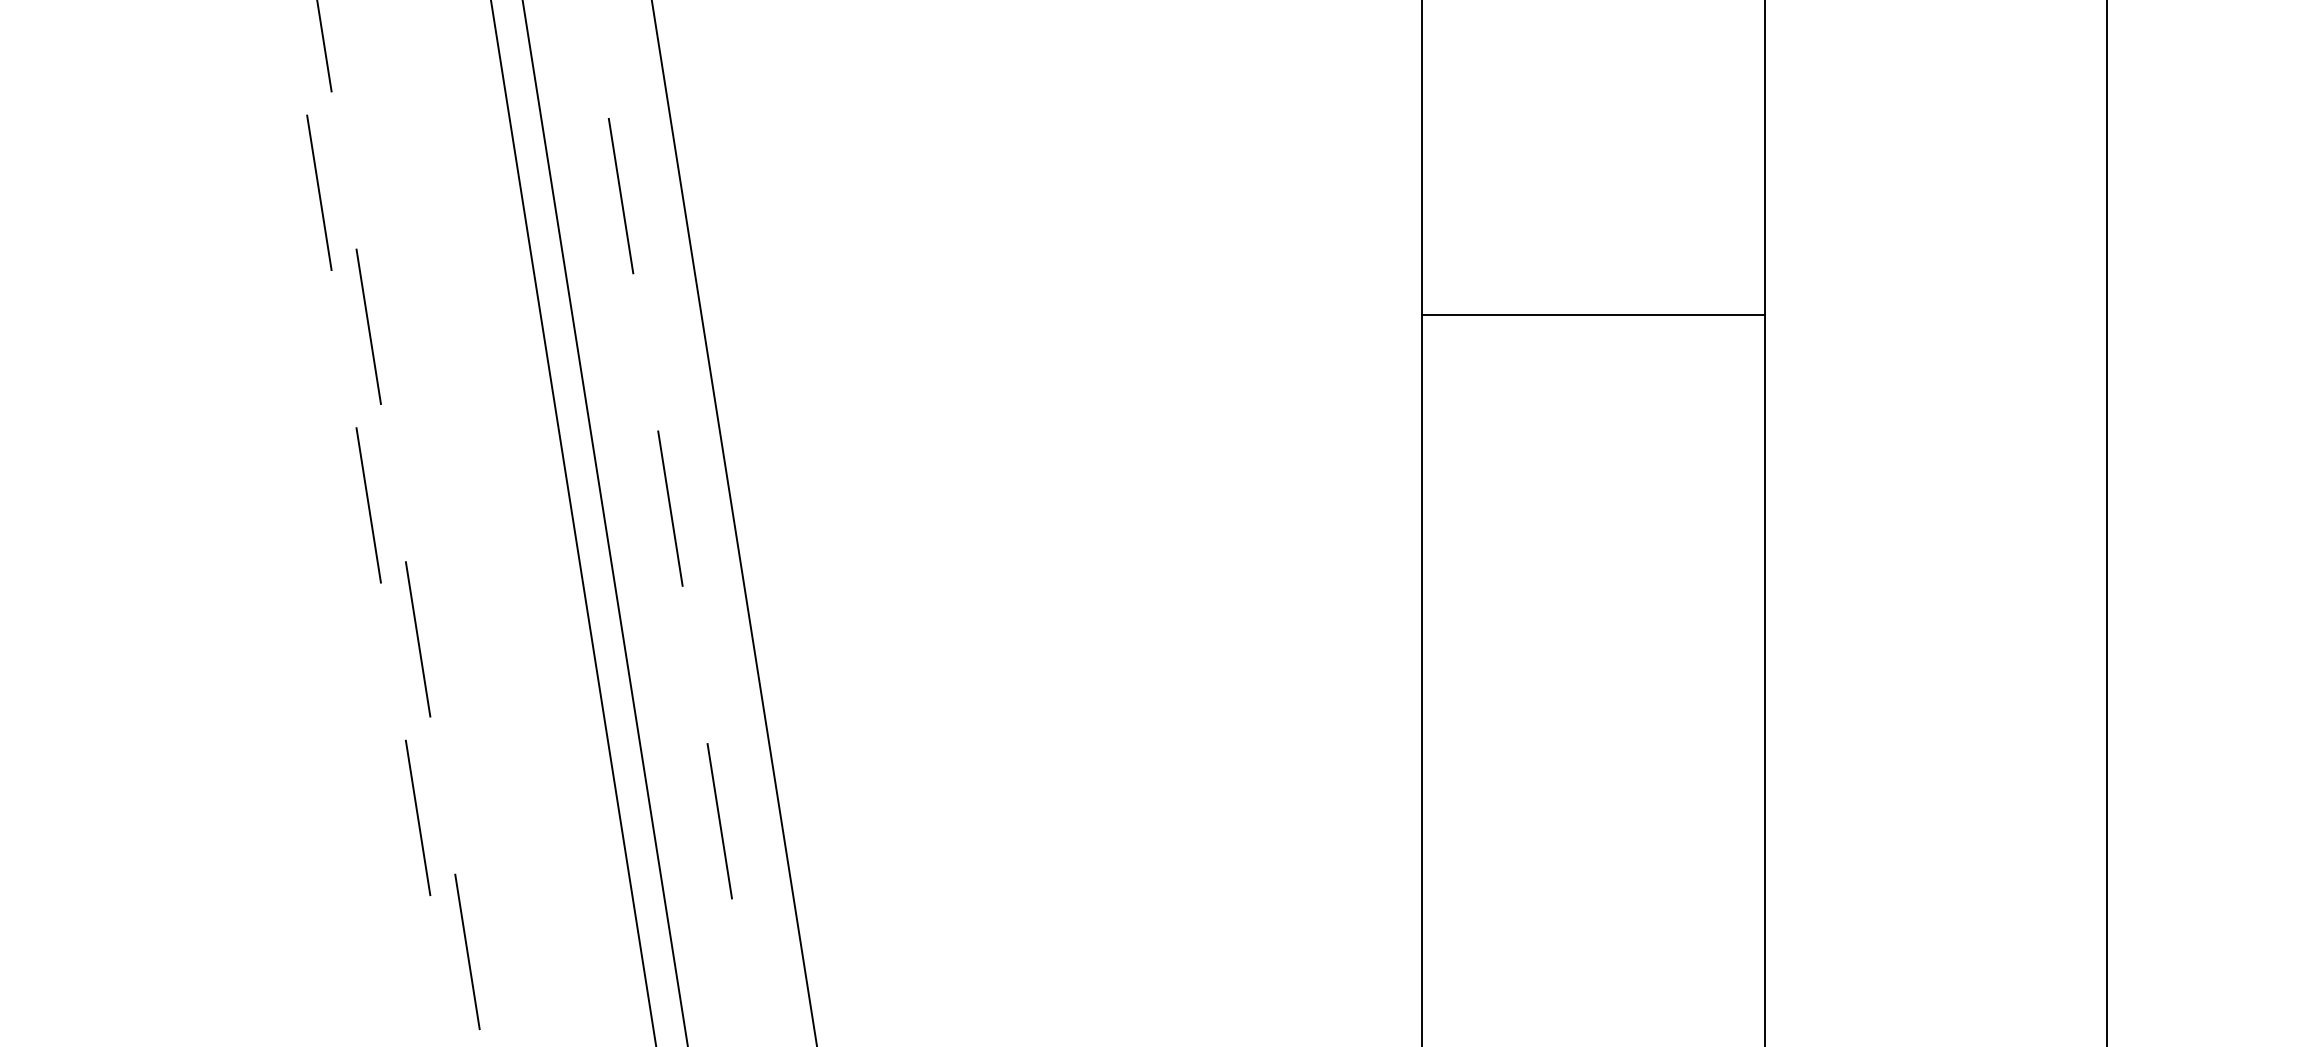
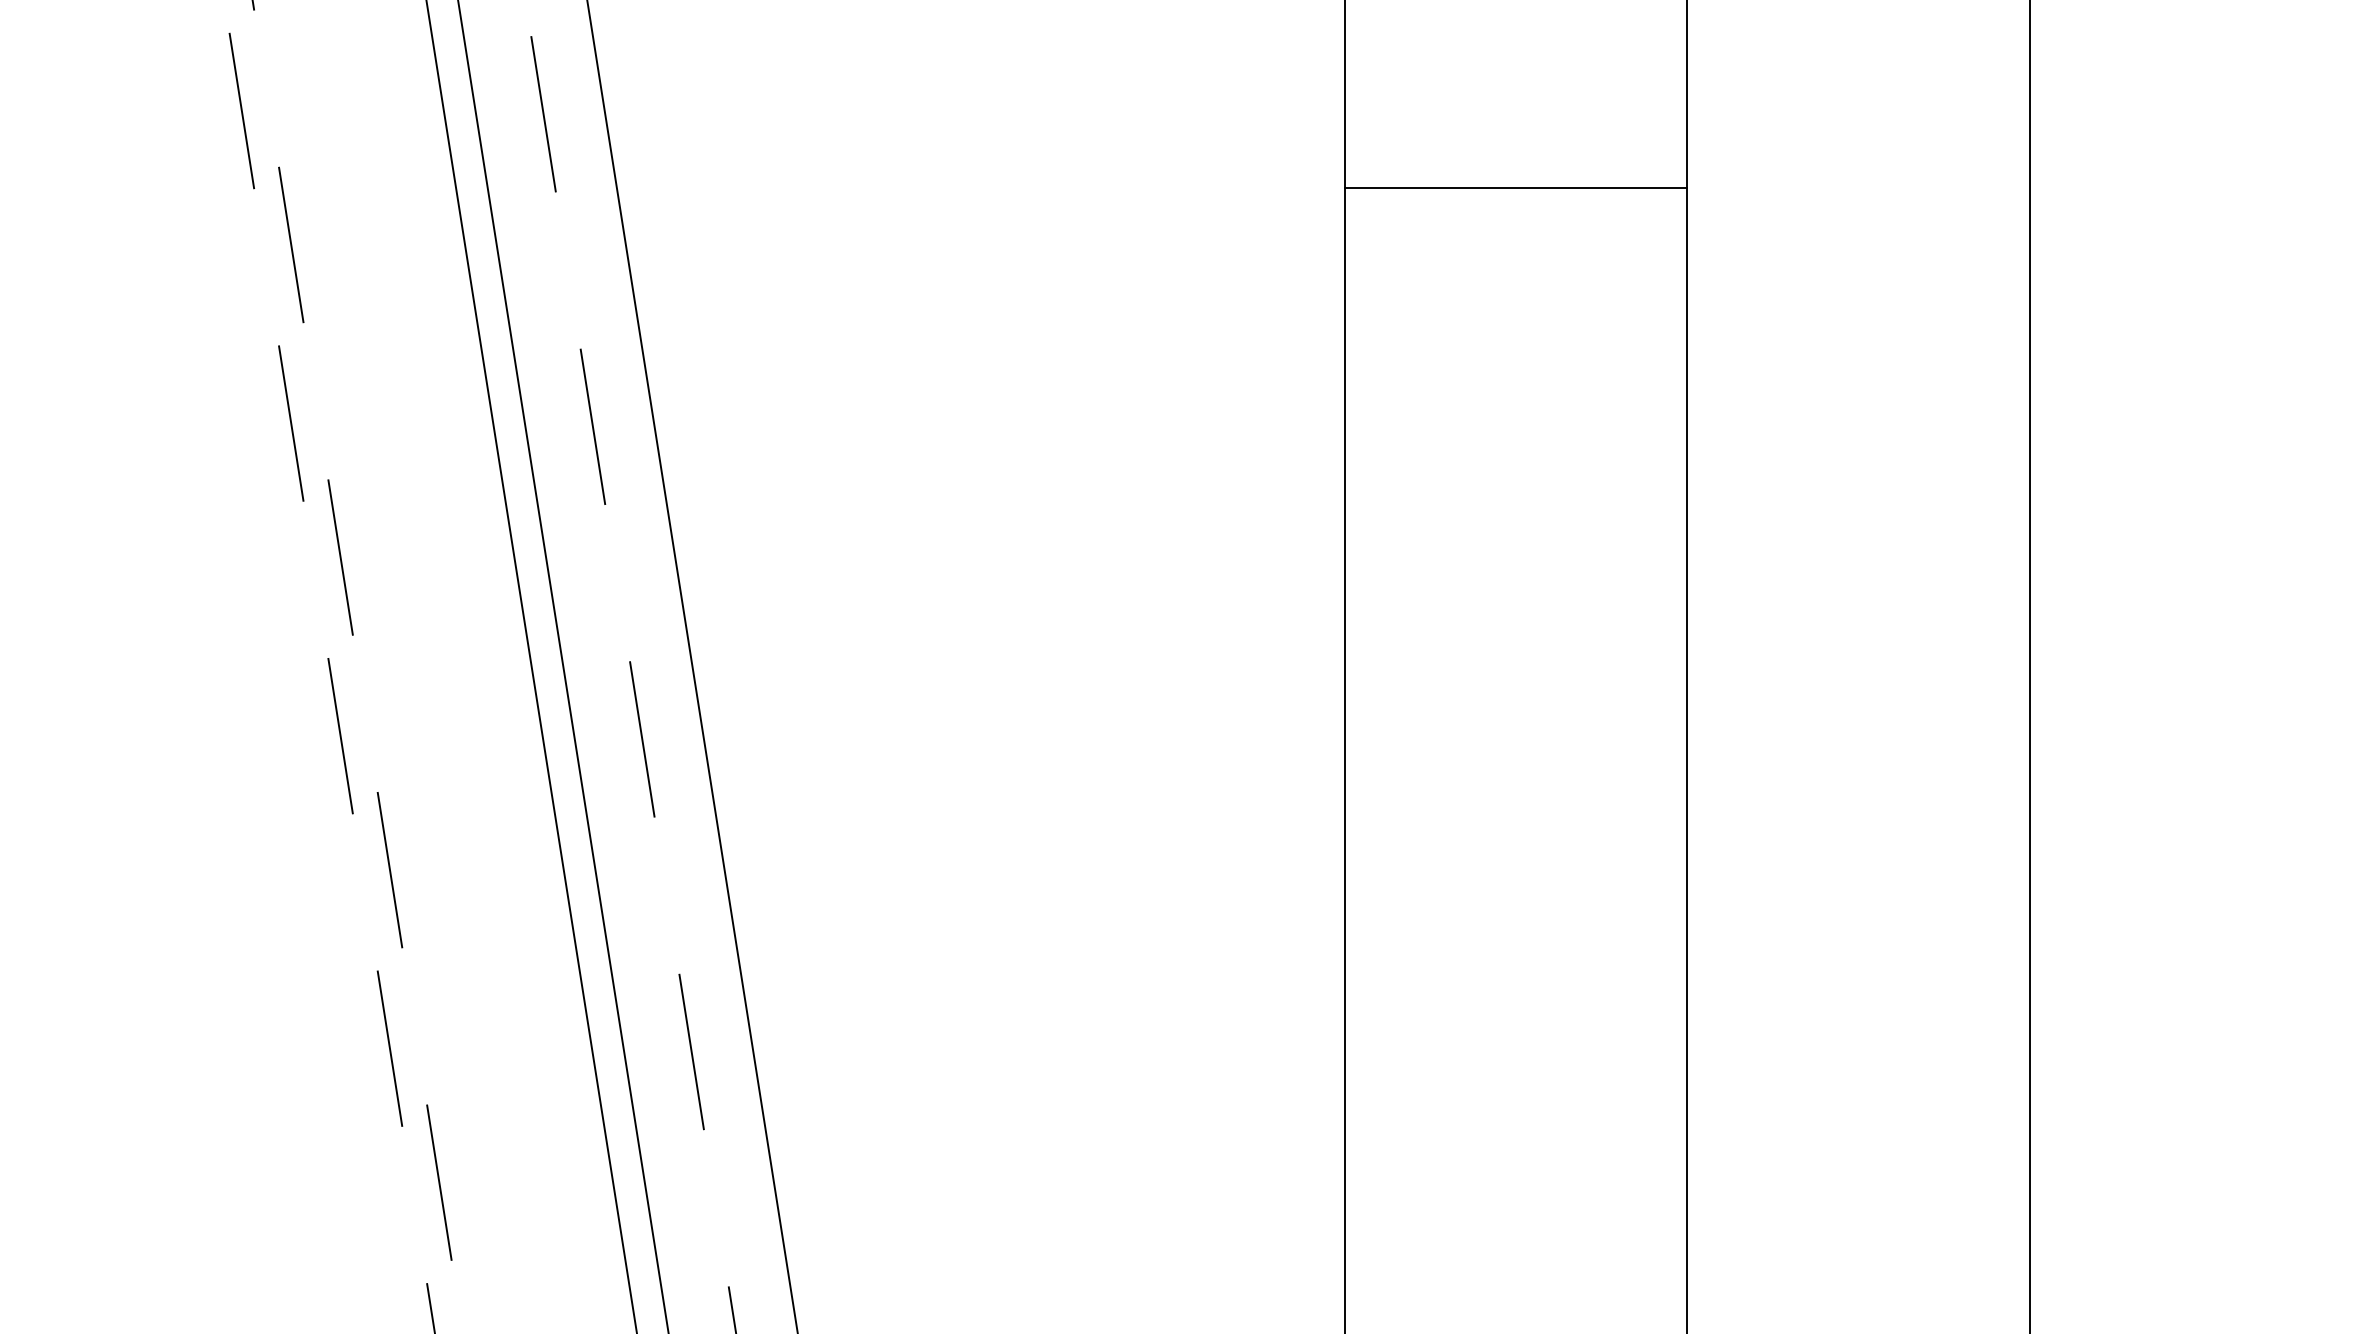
line: (1592, 315) -> (1515, 188), moved

